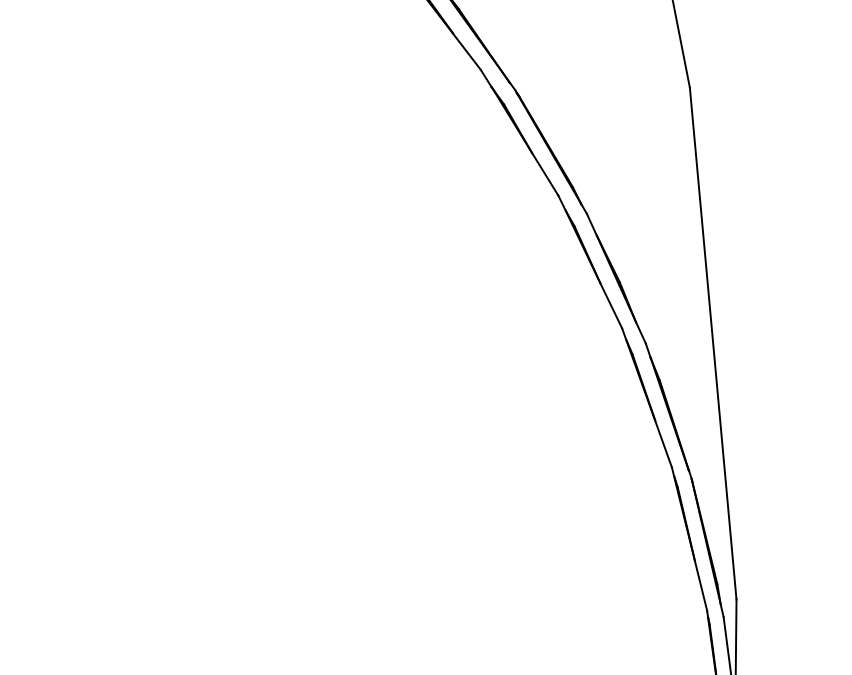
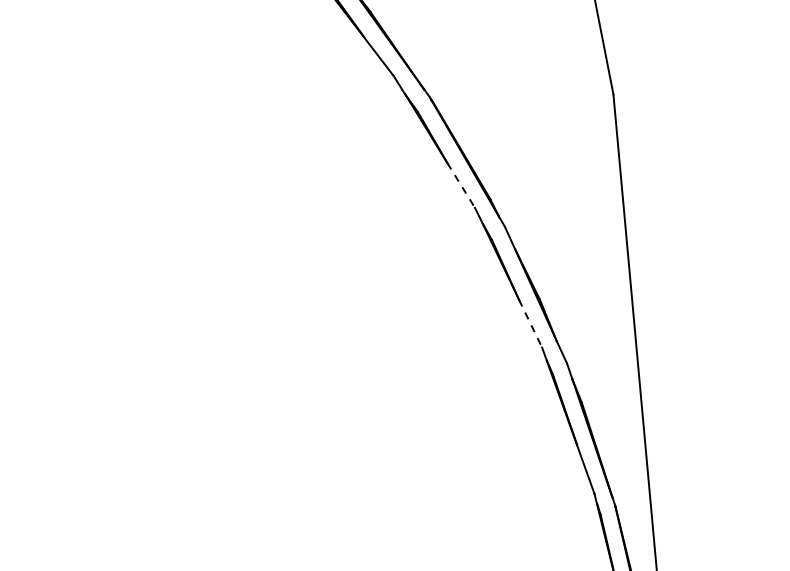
line: (545, 174) -> (461, 185), solid -> dashed
line: (611, 306) -> (530, 324), solid -> dashed

